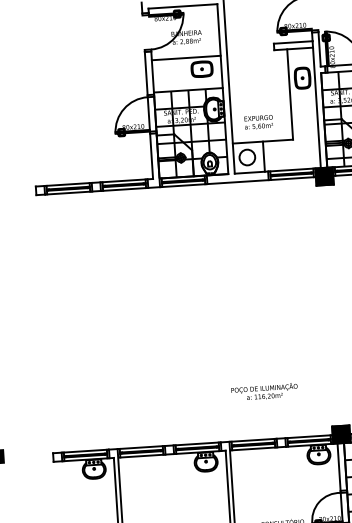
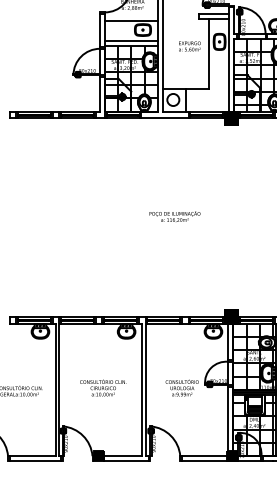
line: (186, 83) -> (130, 40), added
text: (258, 122) -> (189, 46), moved
text: (264, 391) -> (174, 216), moved

